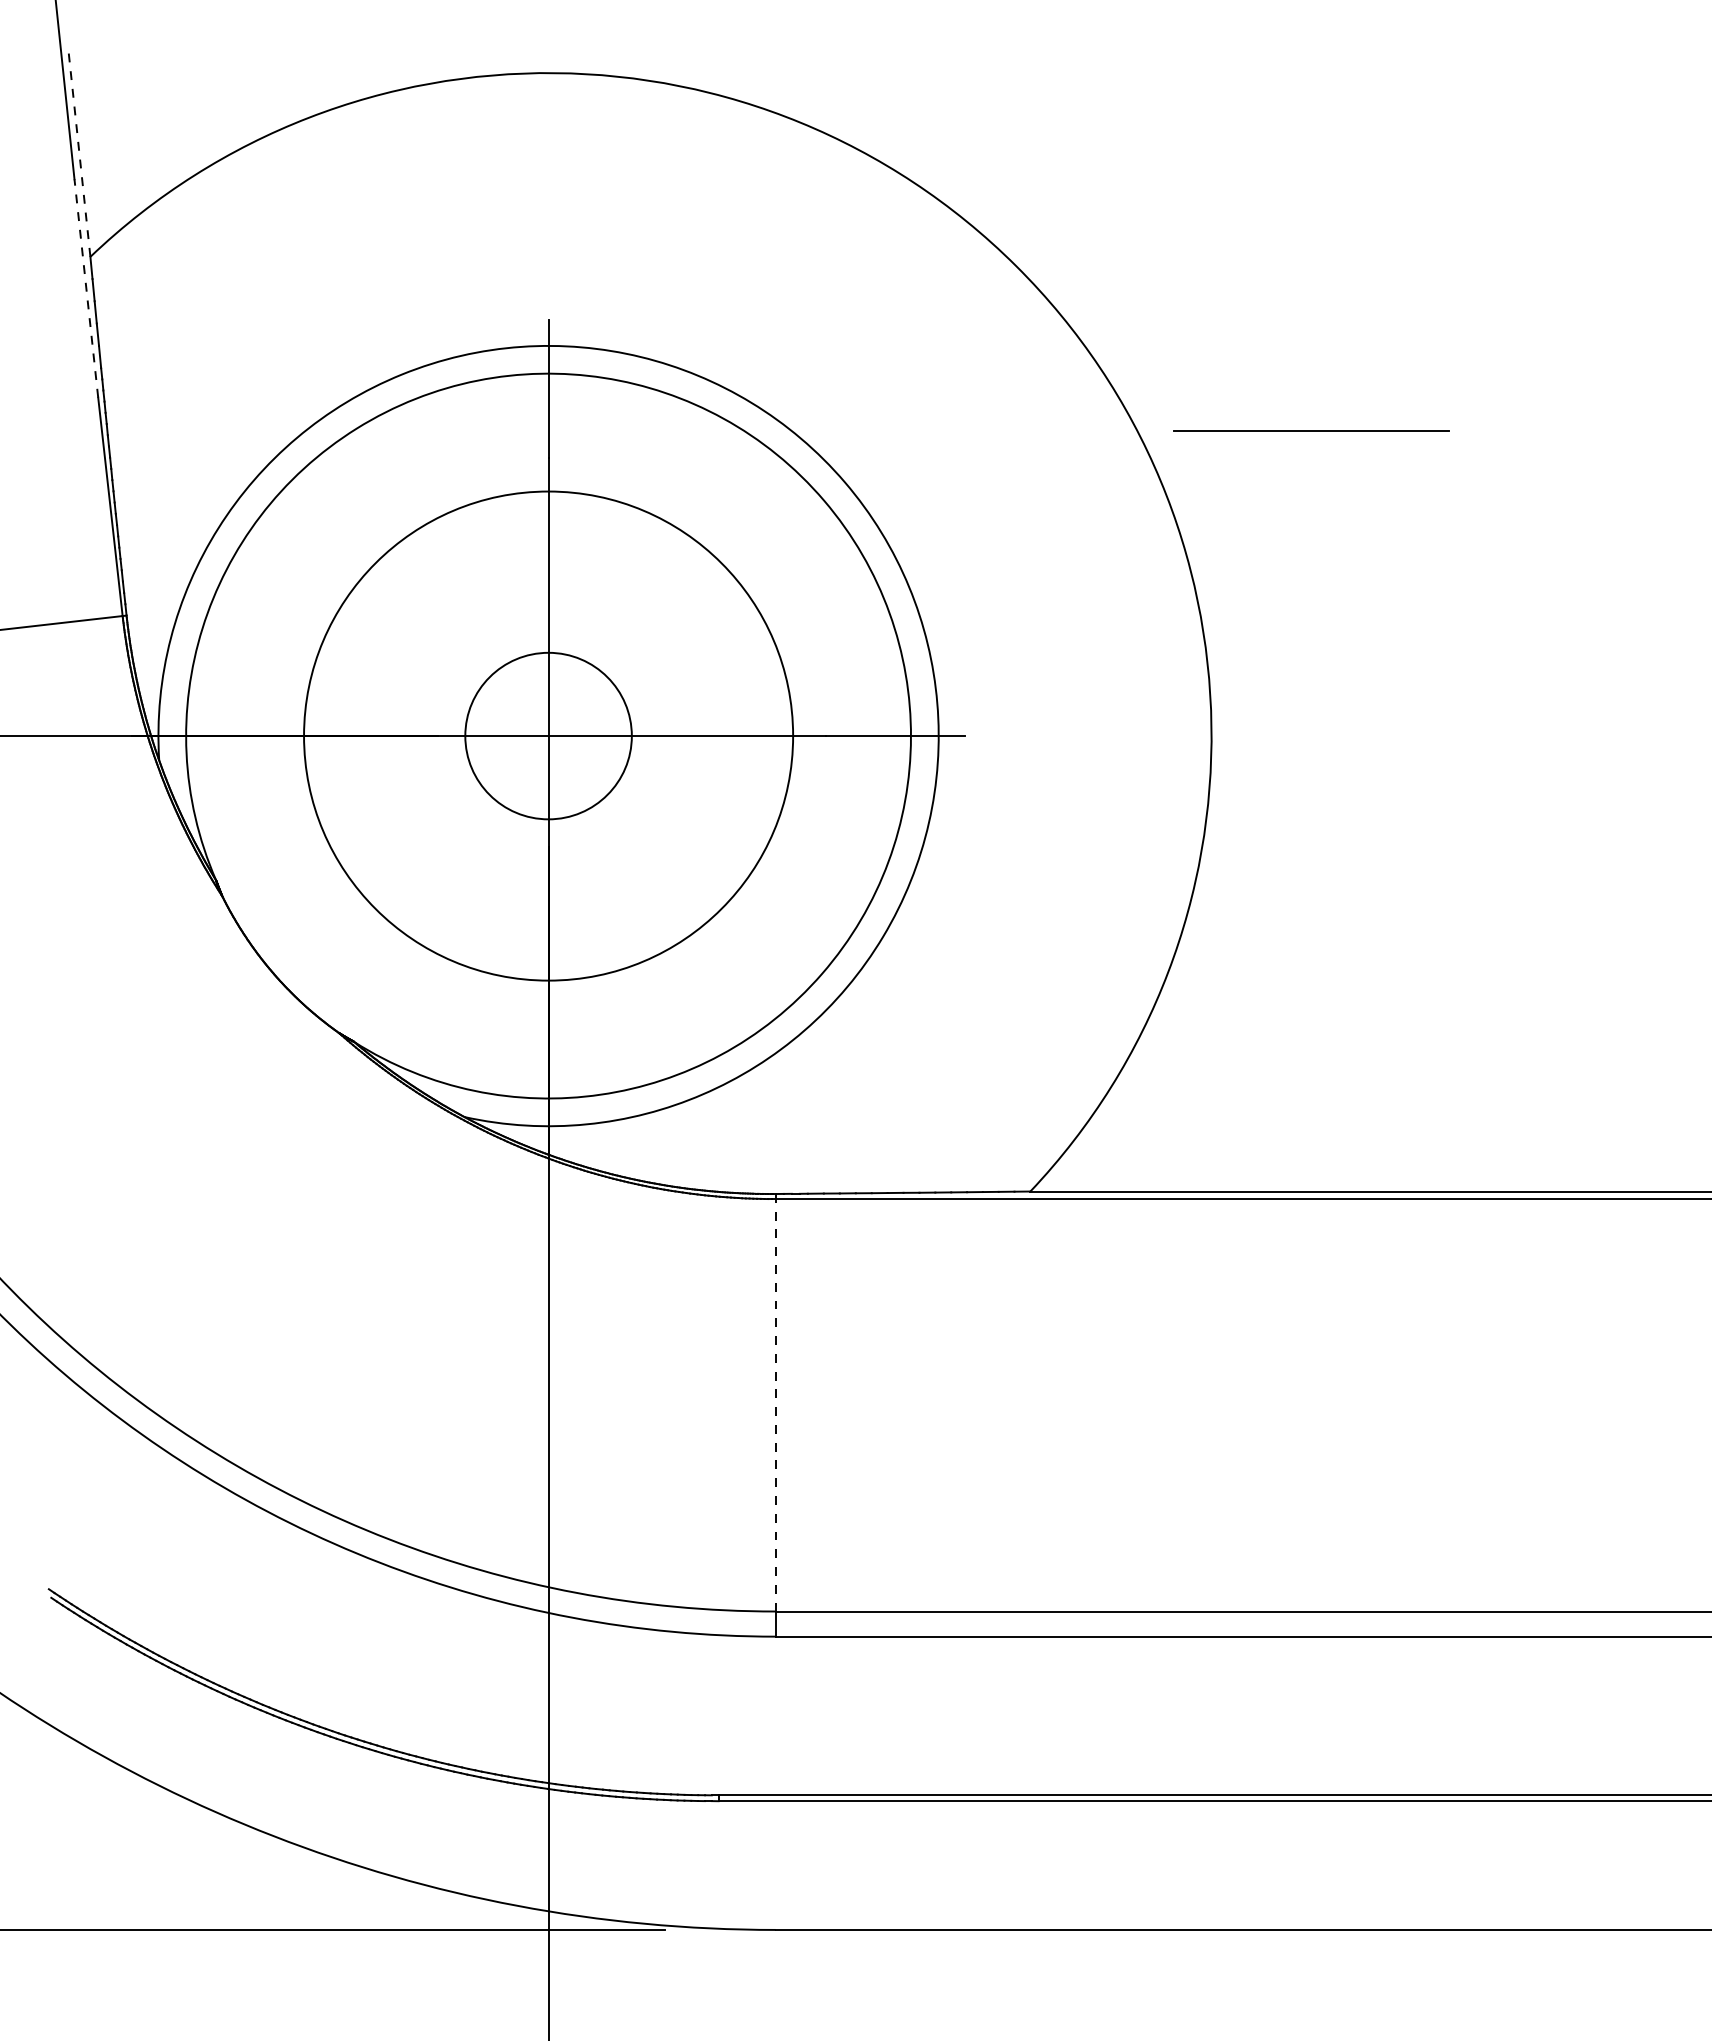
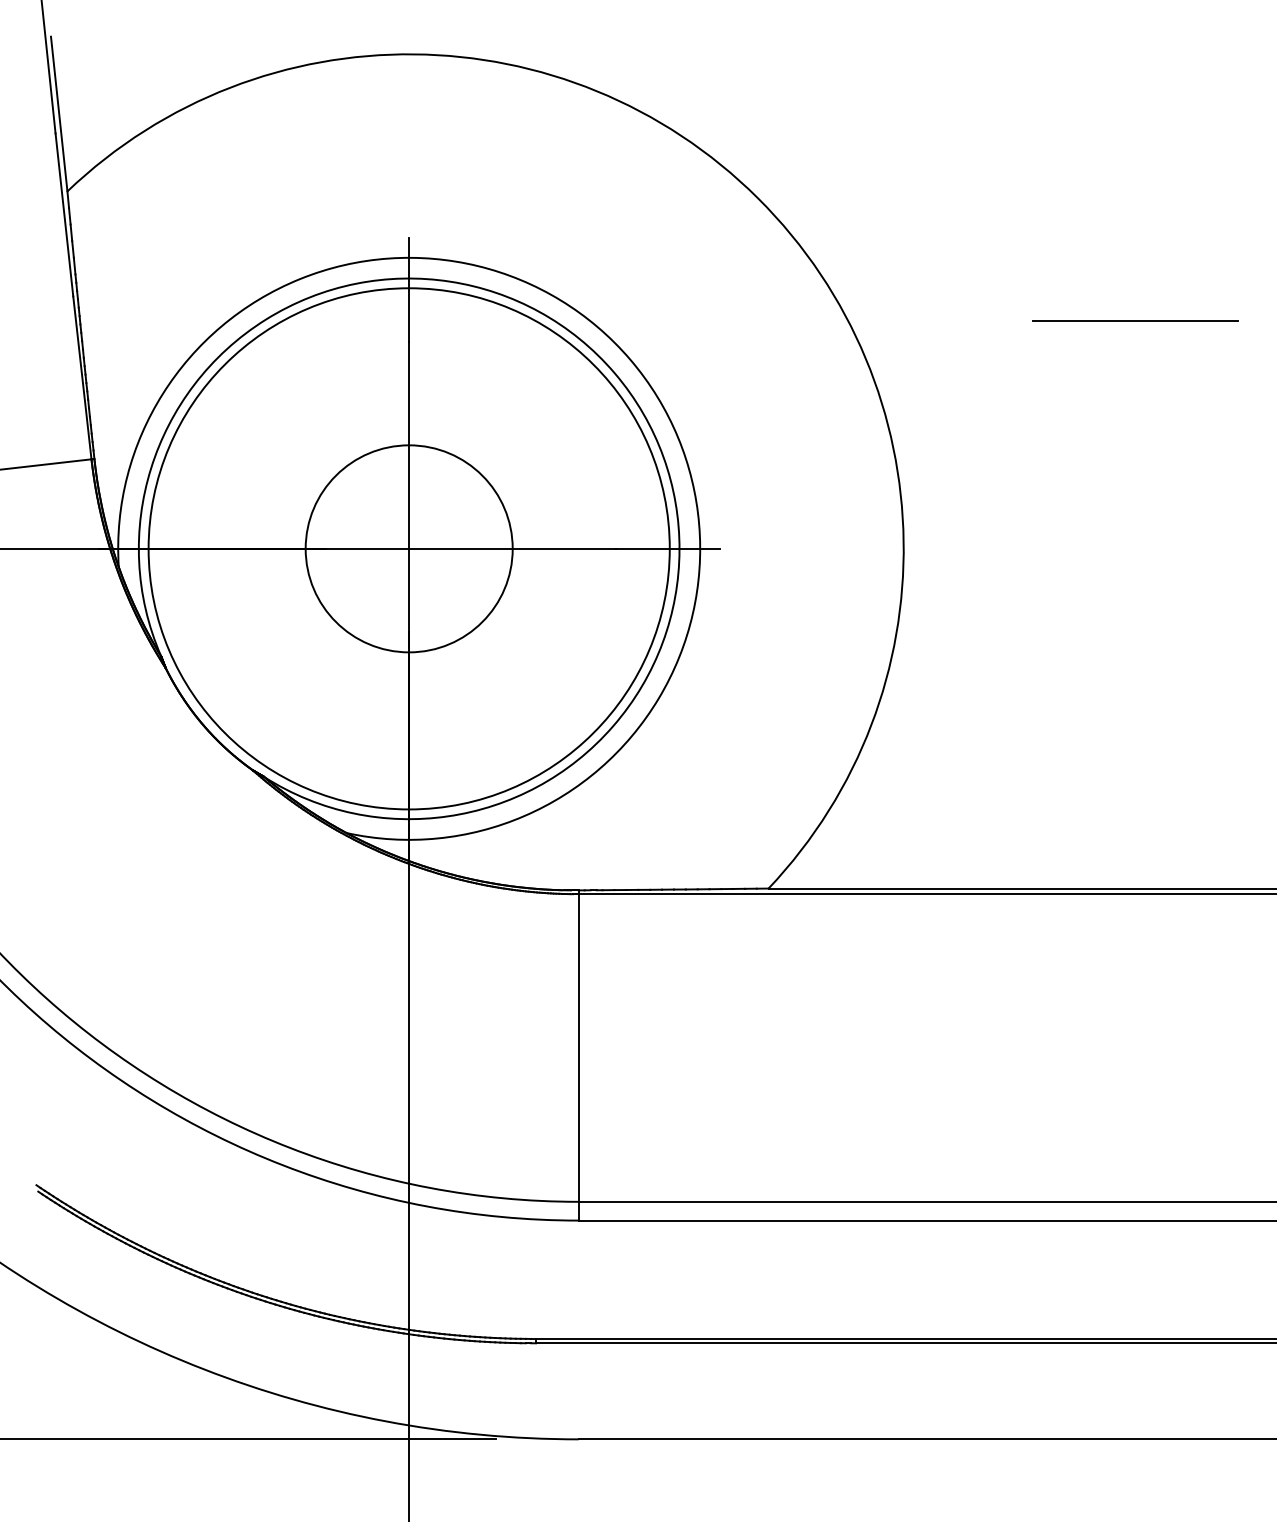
line: (79, 152) -> (59, 113), dashed -> solid
line: (86, 288) -> (64, 215), dashed -> solid
line: (1311, 430) -> (1134, 320), moved
circle: (548, 735) -> (409, 548), size x1.43
circle: (548, 735) -> (409, 548), size x1.67
line: (775, 1404) -> (578, 1047), dashed -> solid

